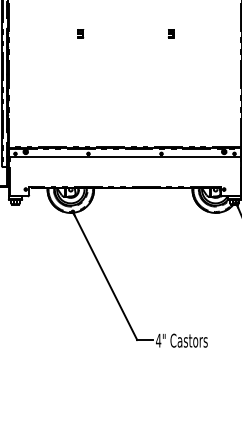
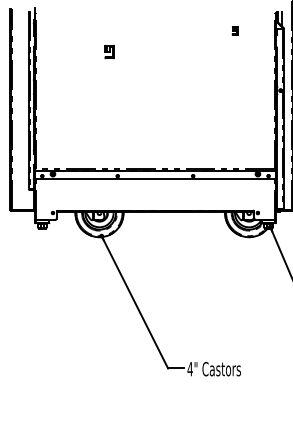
part: (80, 33) -> (109, 51), size x1.6
part: (170, 33) -> (234, 30), moved

